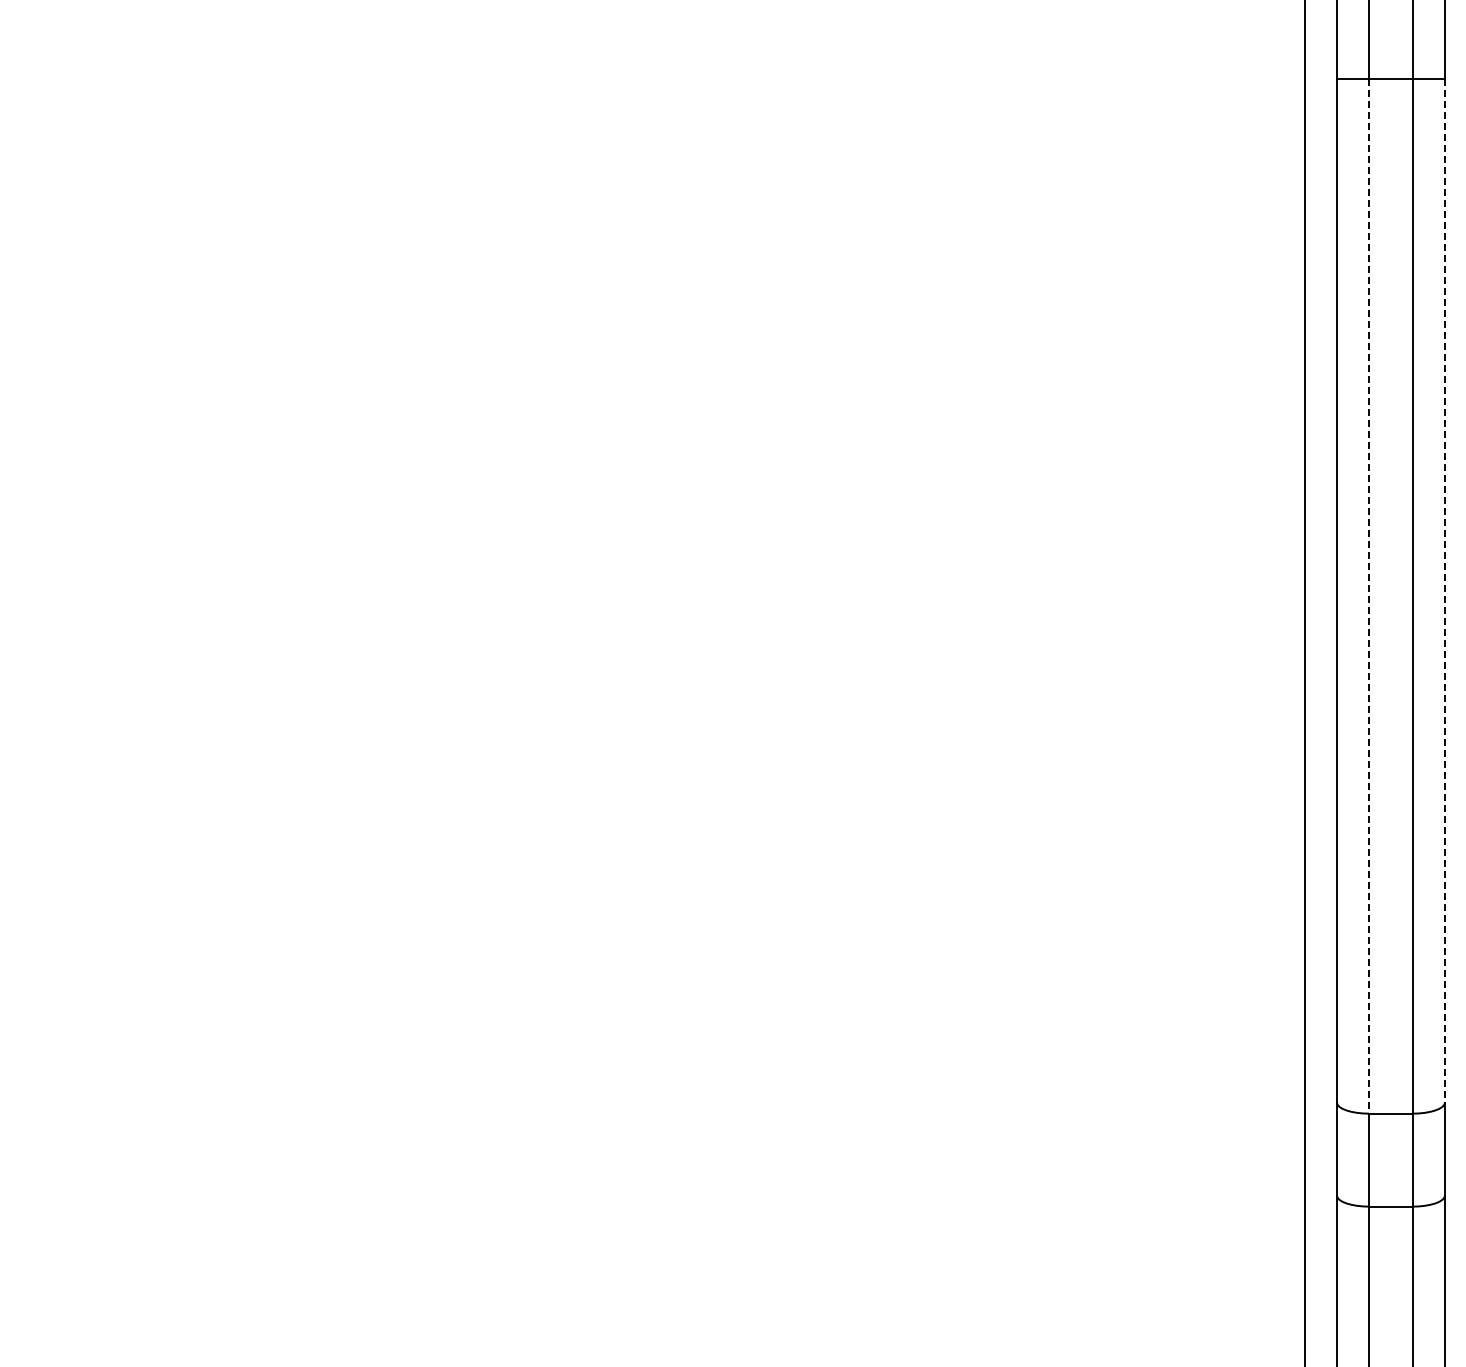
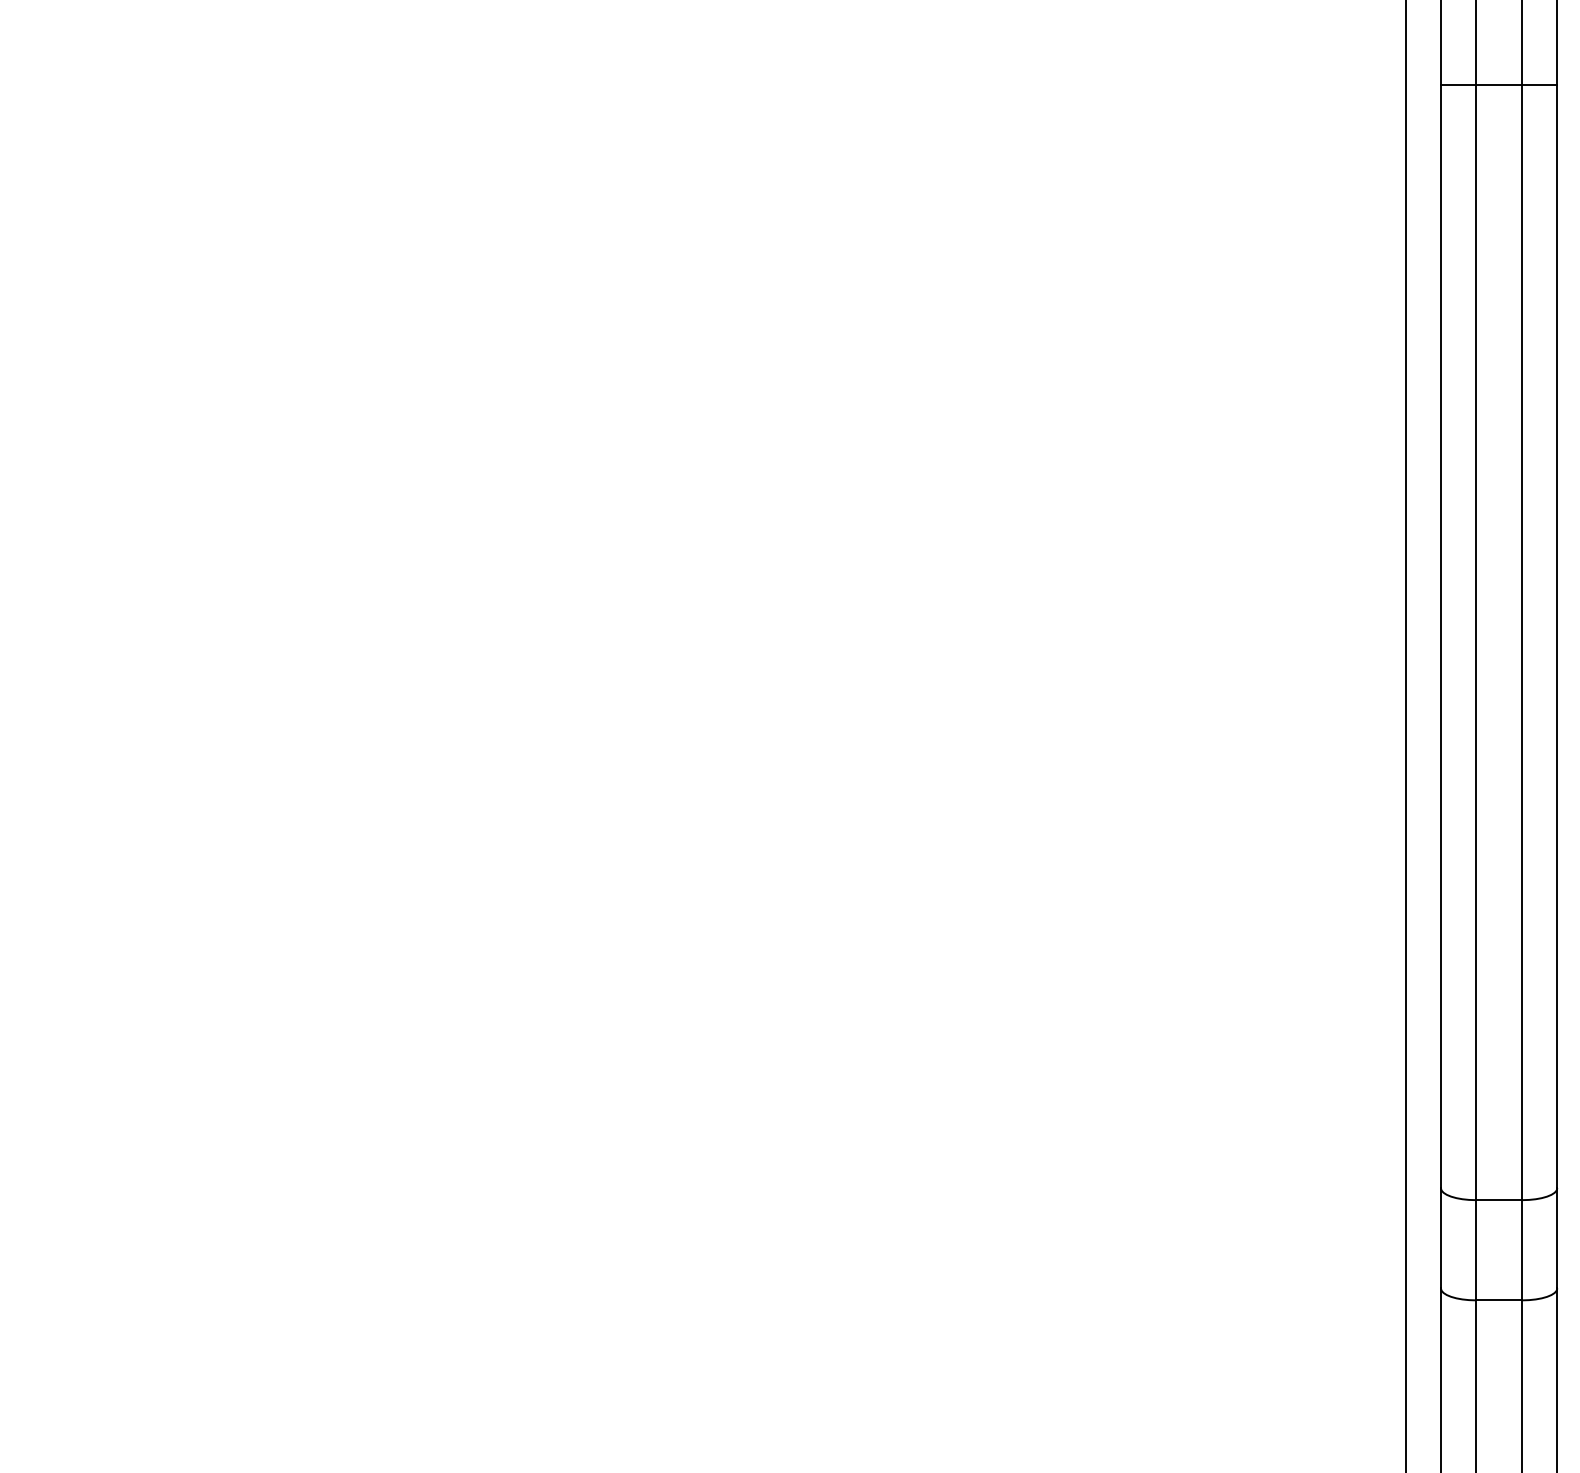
line: (1444, 590) -> (1556, 636), dashed -> solid
line: (1369, 596) -> (1476, 642), dashed -> solid

